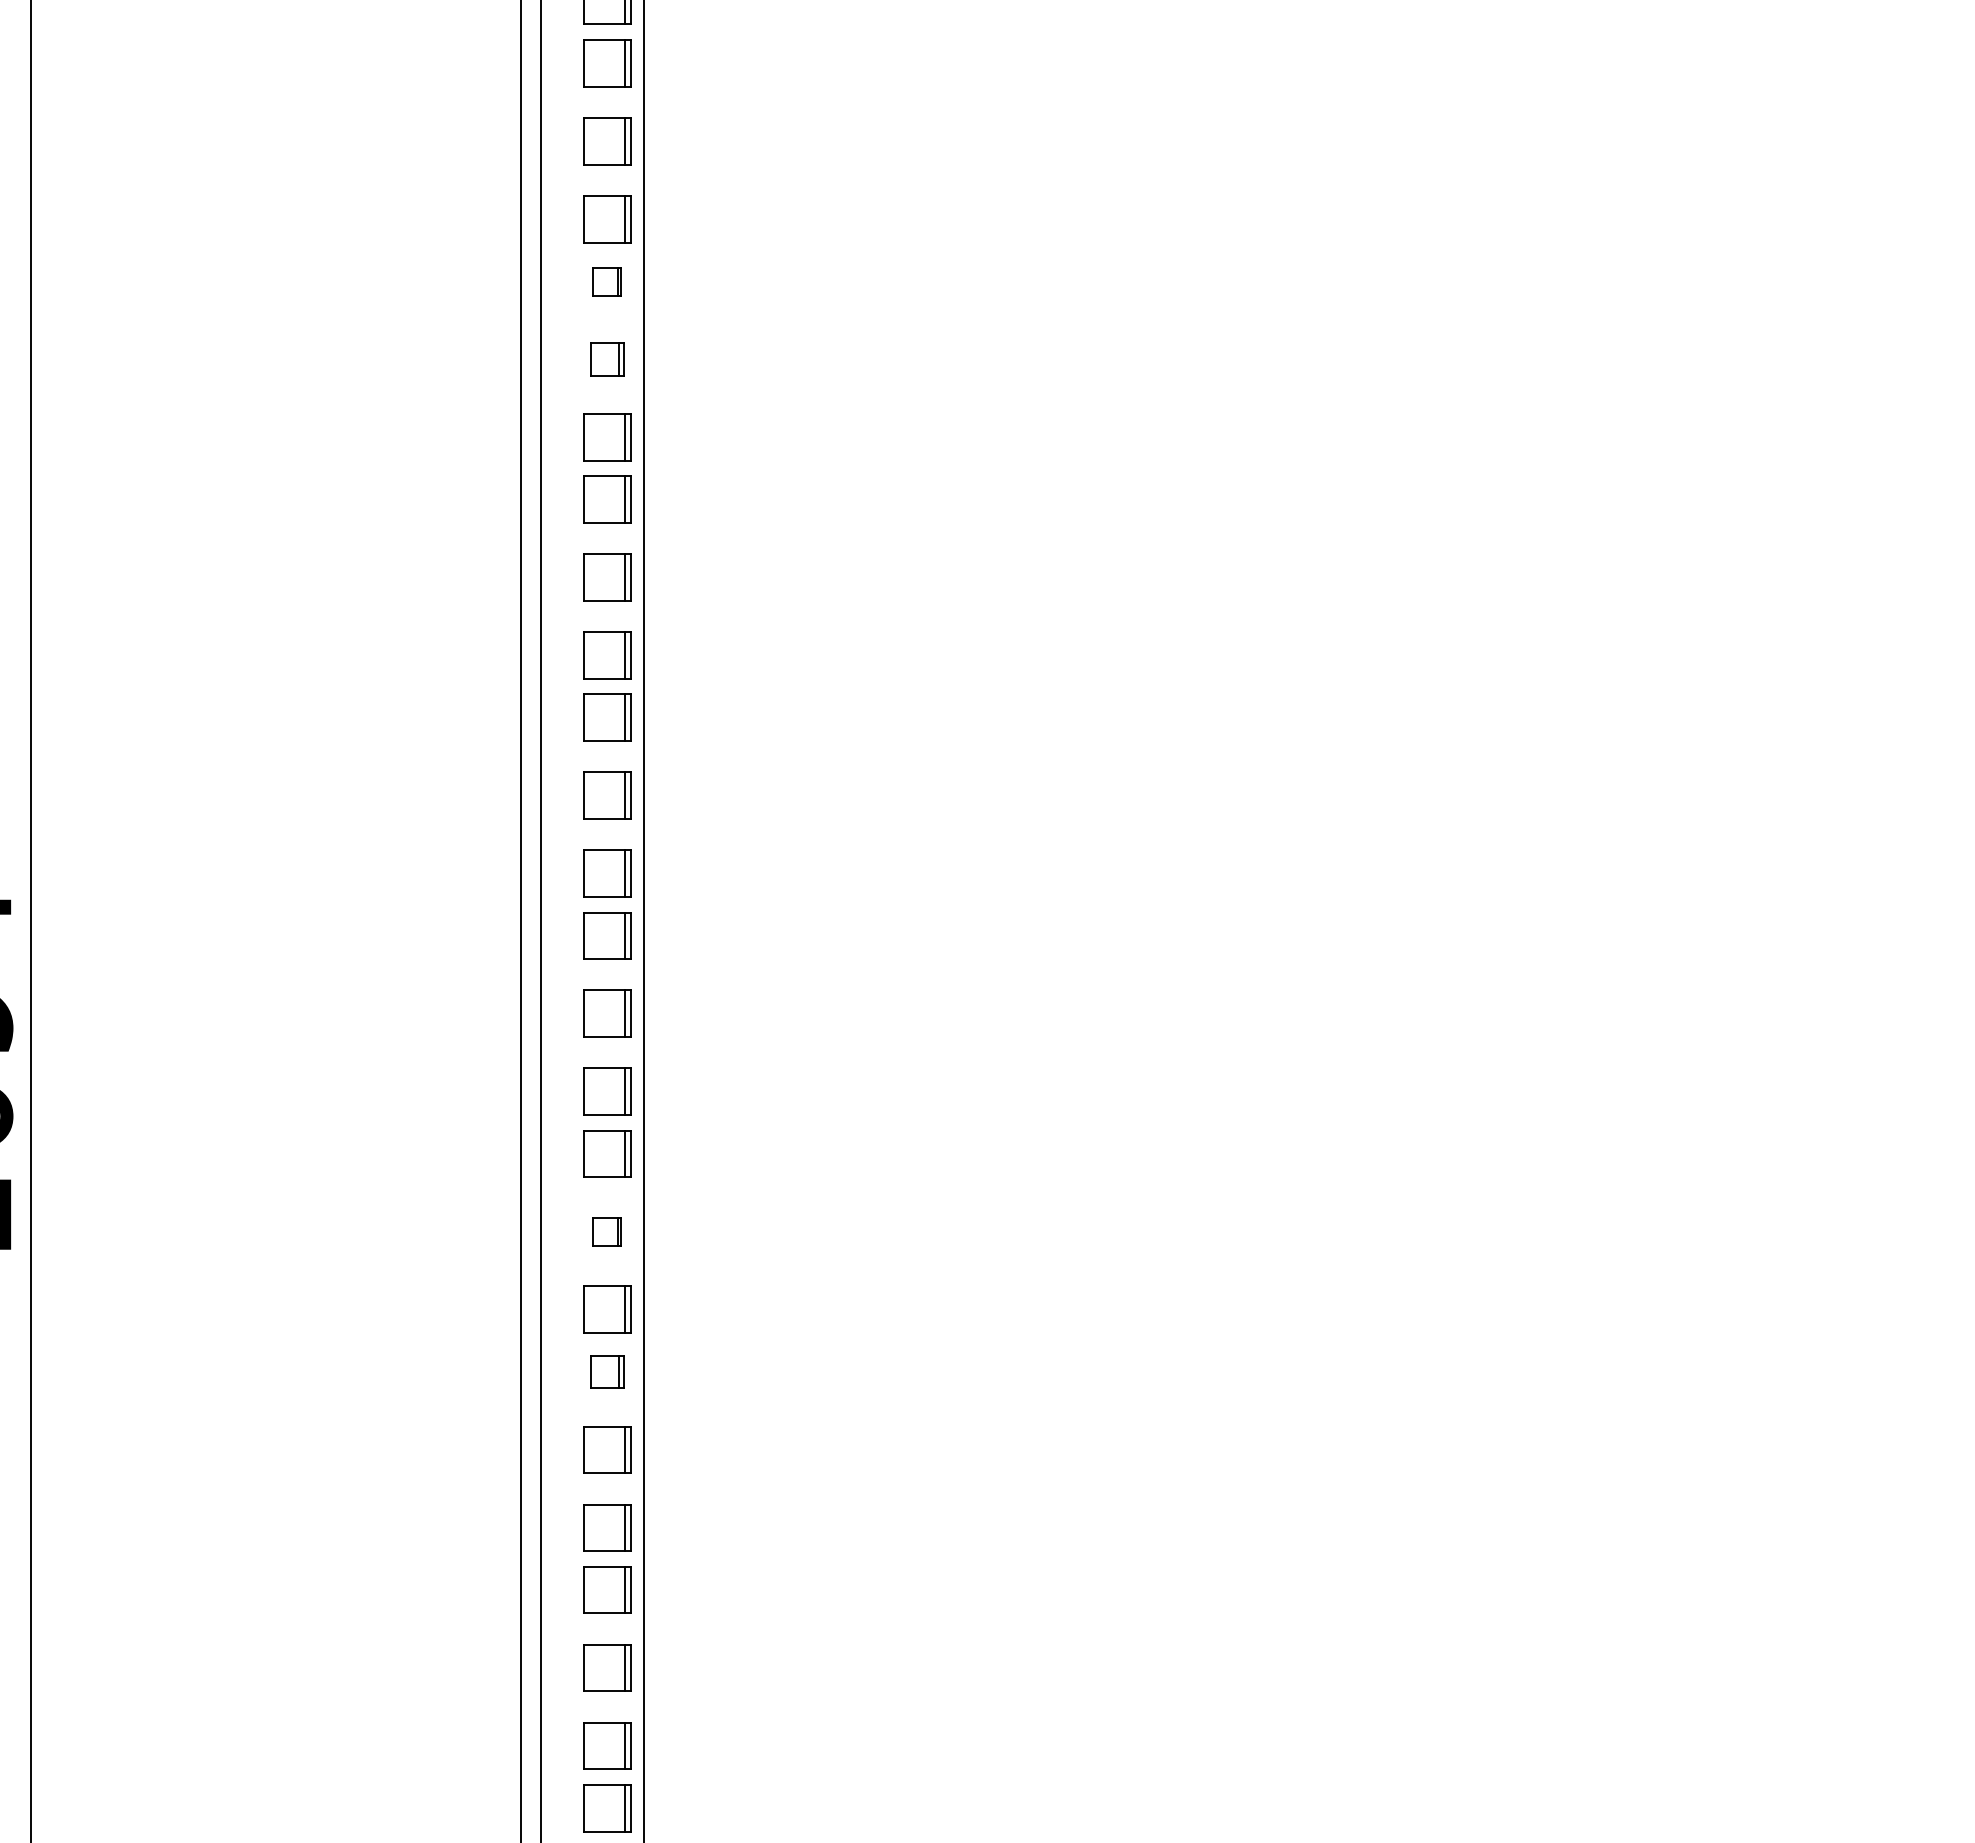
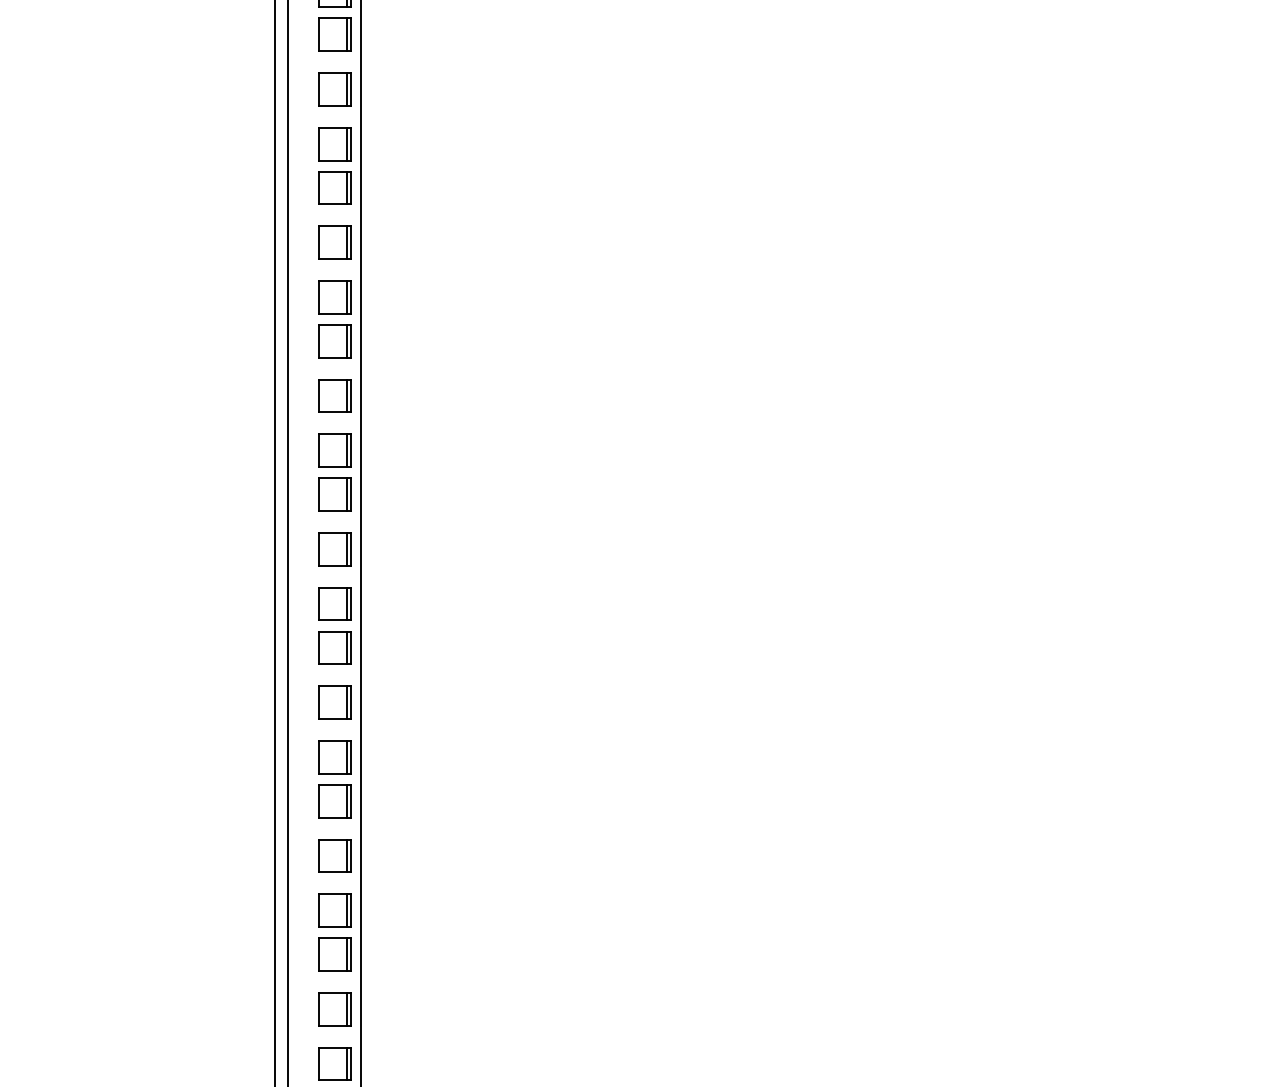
part: (607, 281) -> (335, 188), size x1.67
part: (607, 359) -> (335, 242), size x1.43
part: (607, 1231) -> (335, 855), size x1.67
part: (607, 1371) -> (335, 954), size x1.43

